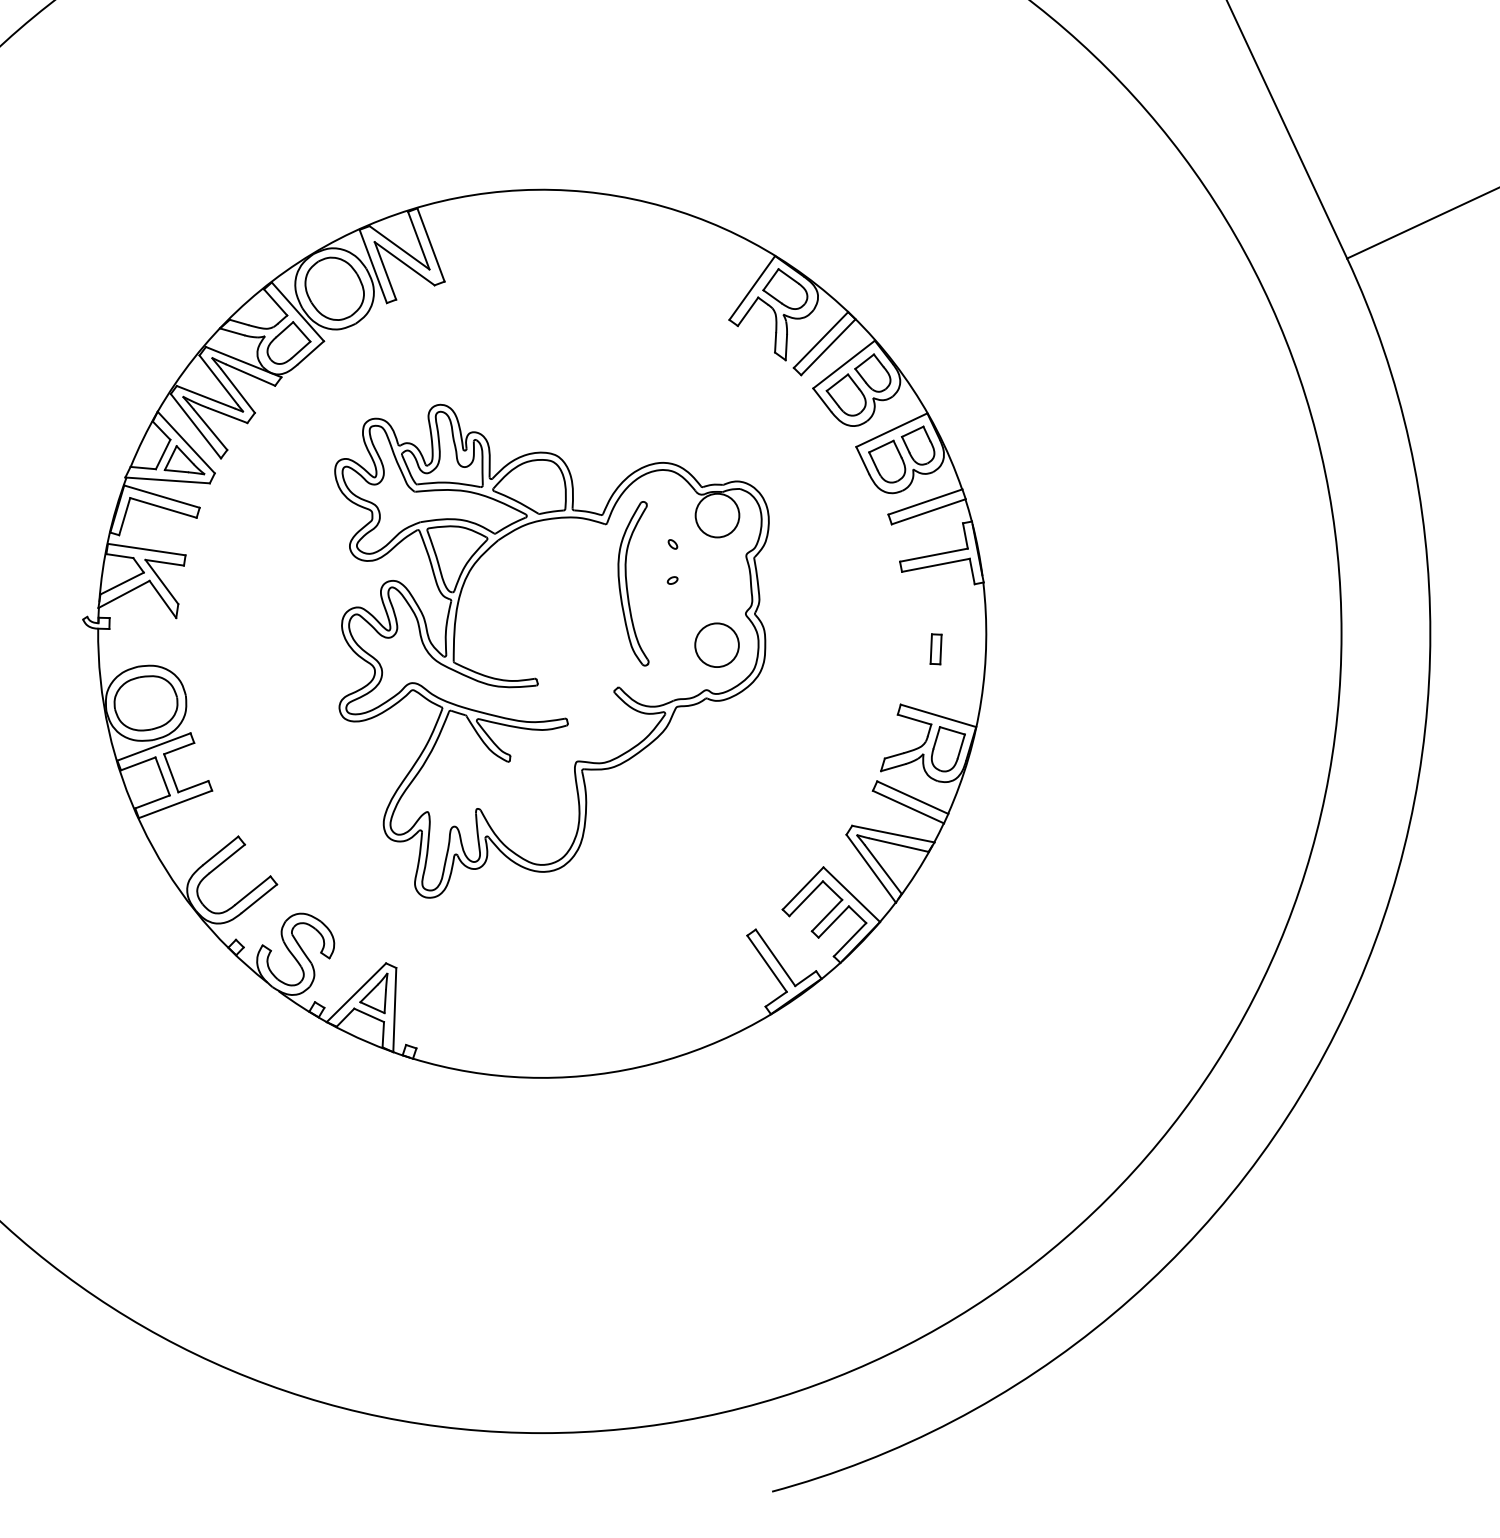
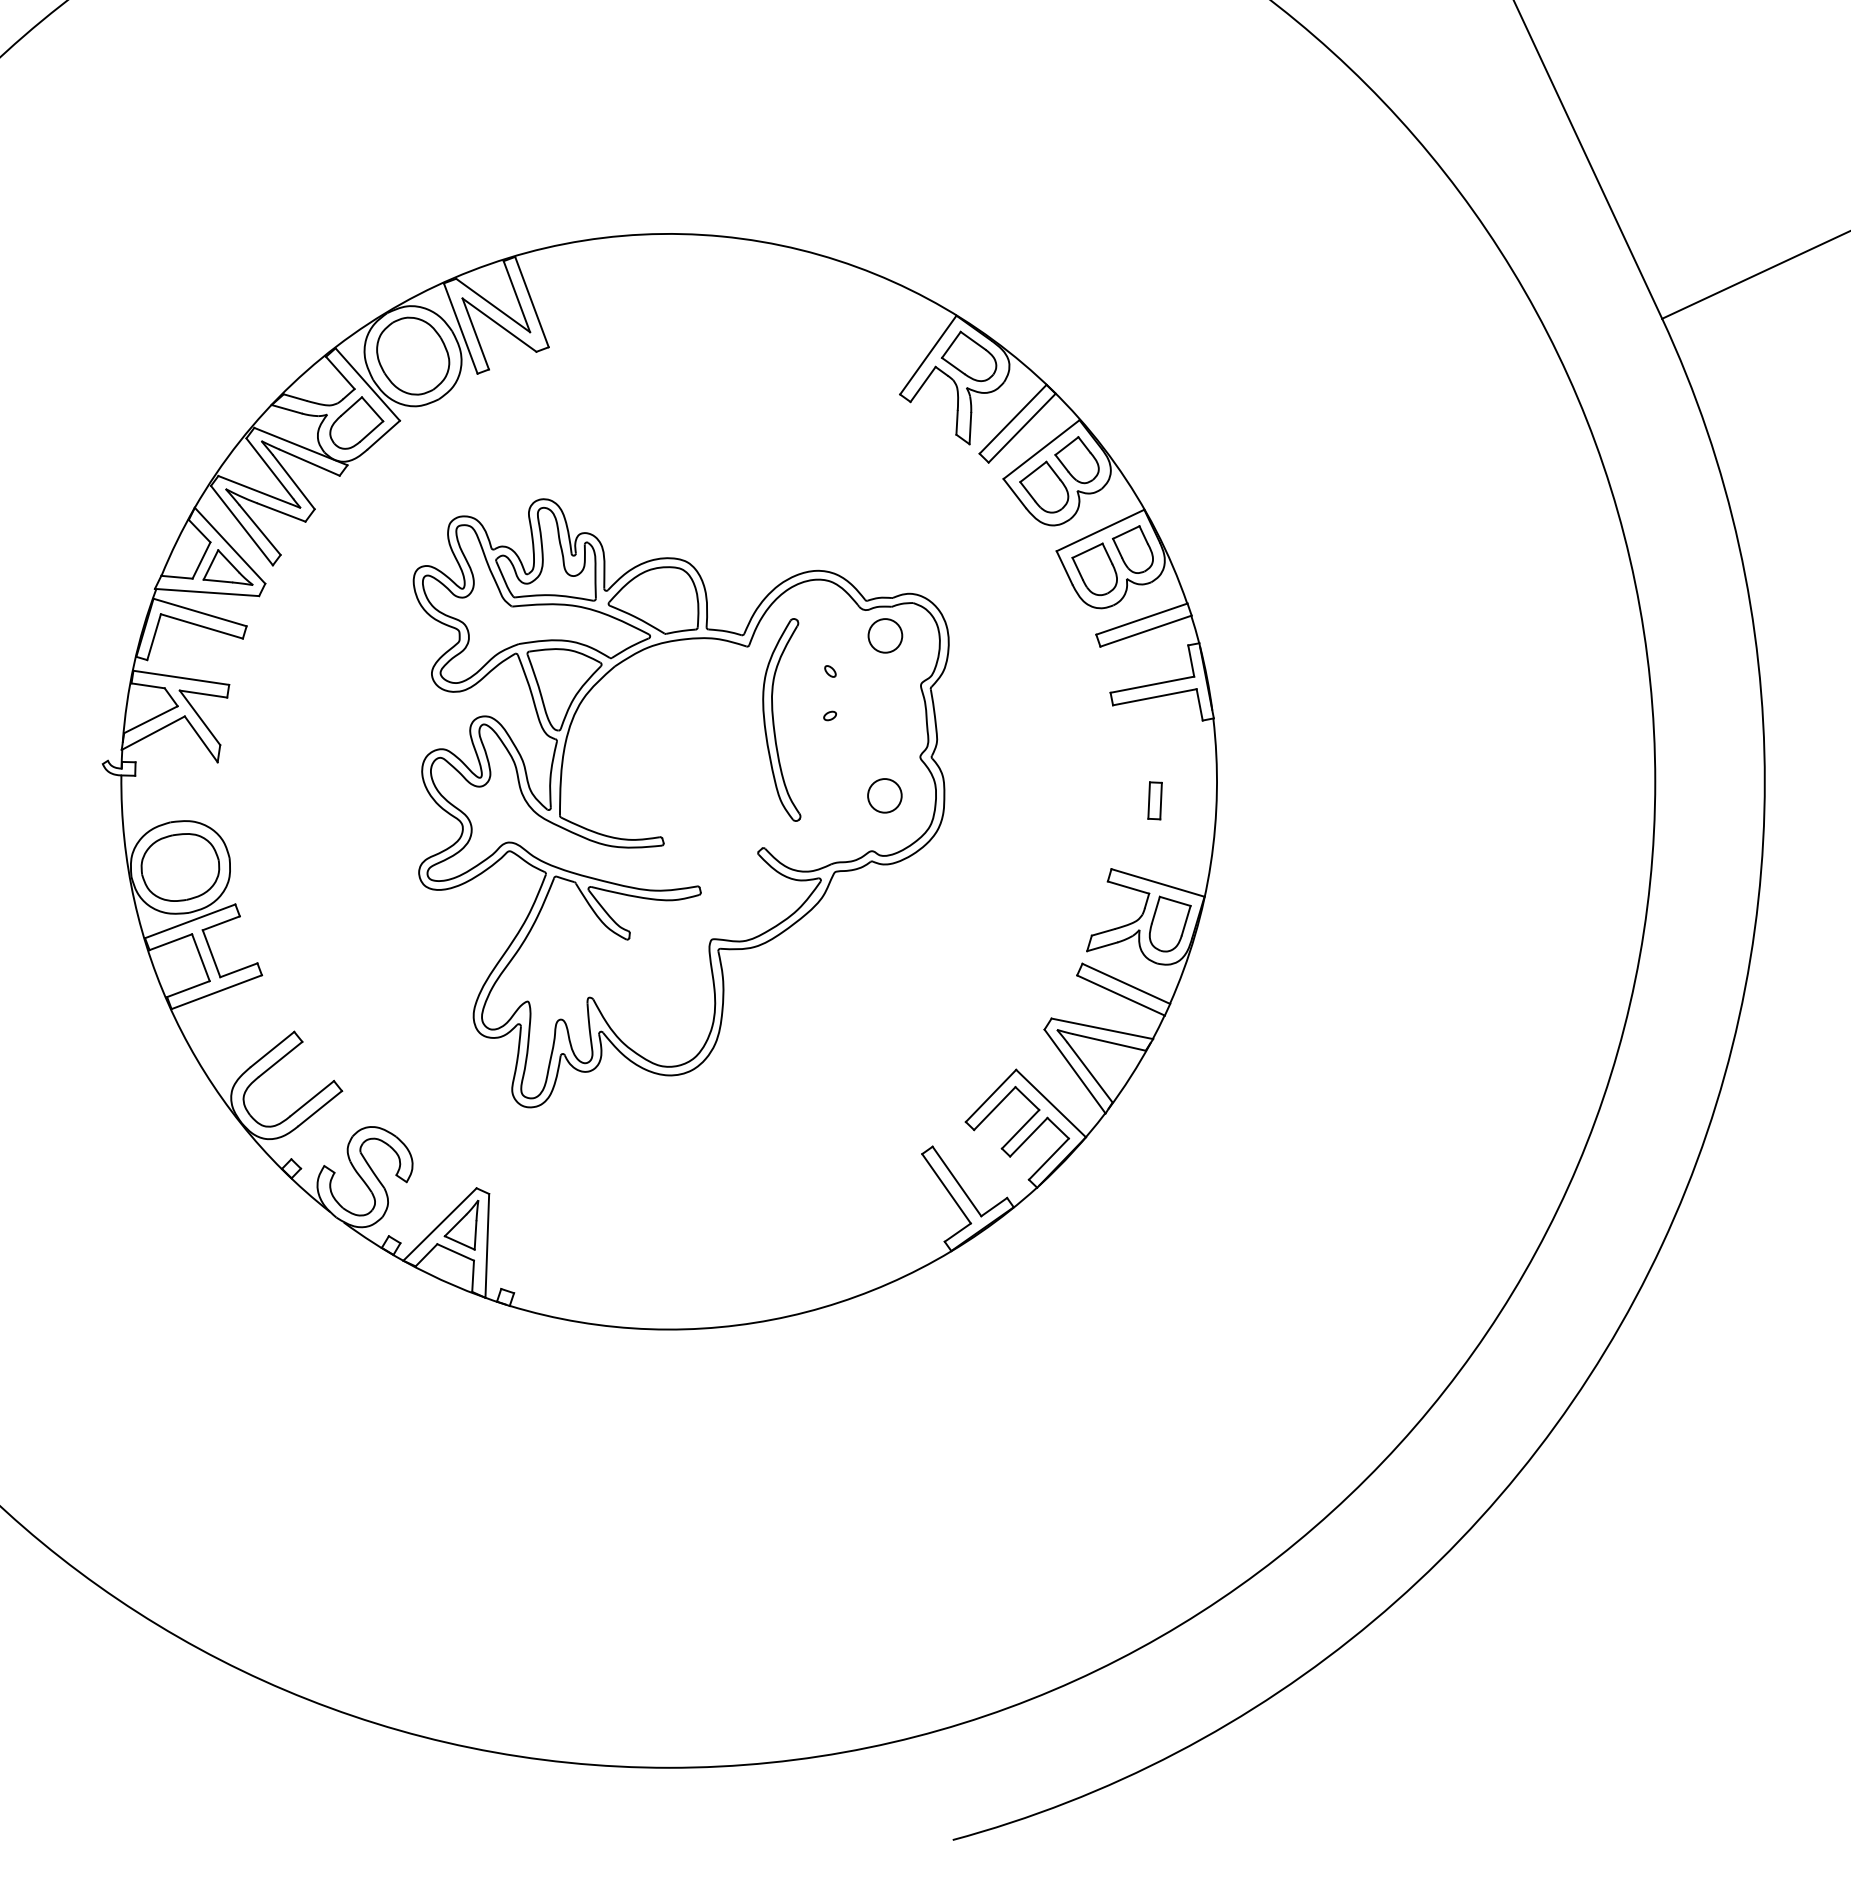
circle: (717, 515) -> (885, 635), size x0.62
circle: (716, 644) -> (884, 795), size x0.62

